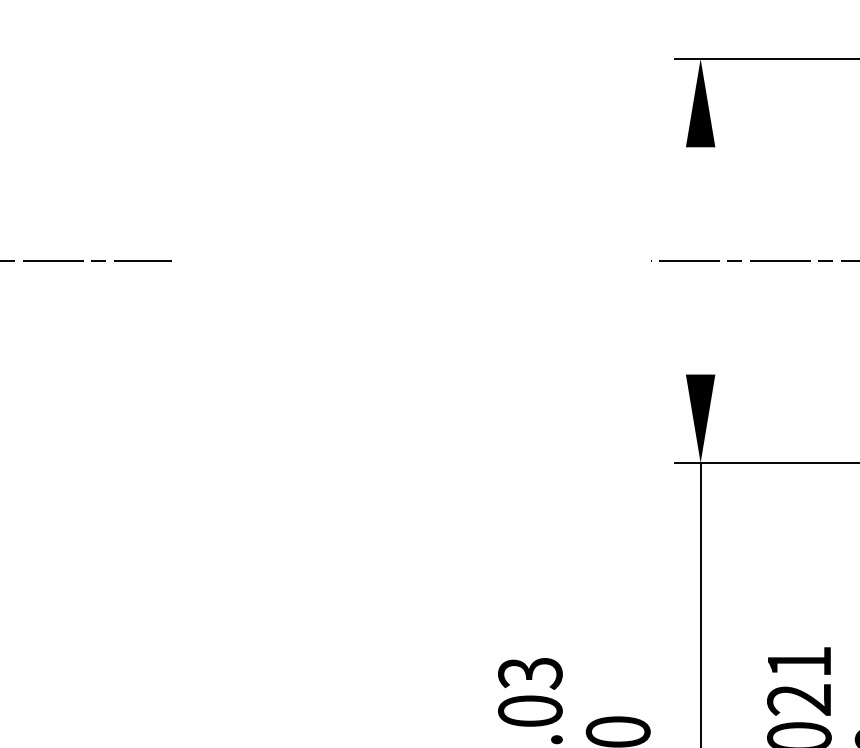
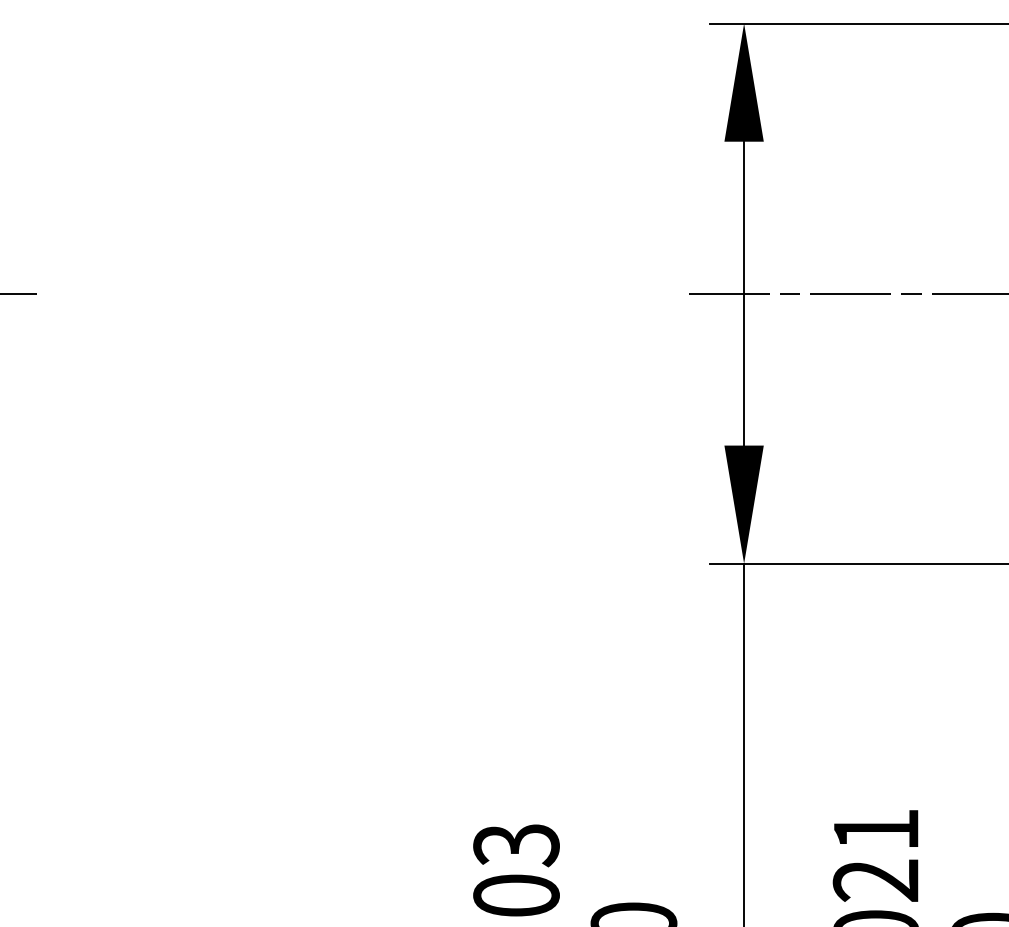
line: (700, 260) -> (743, 293), added

